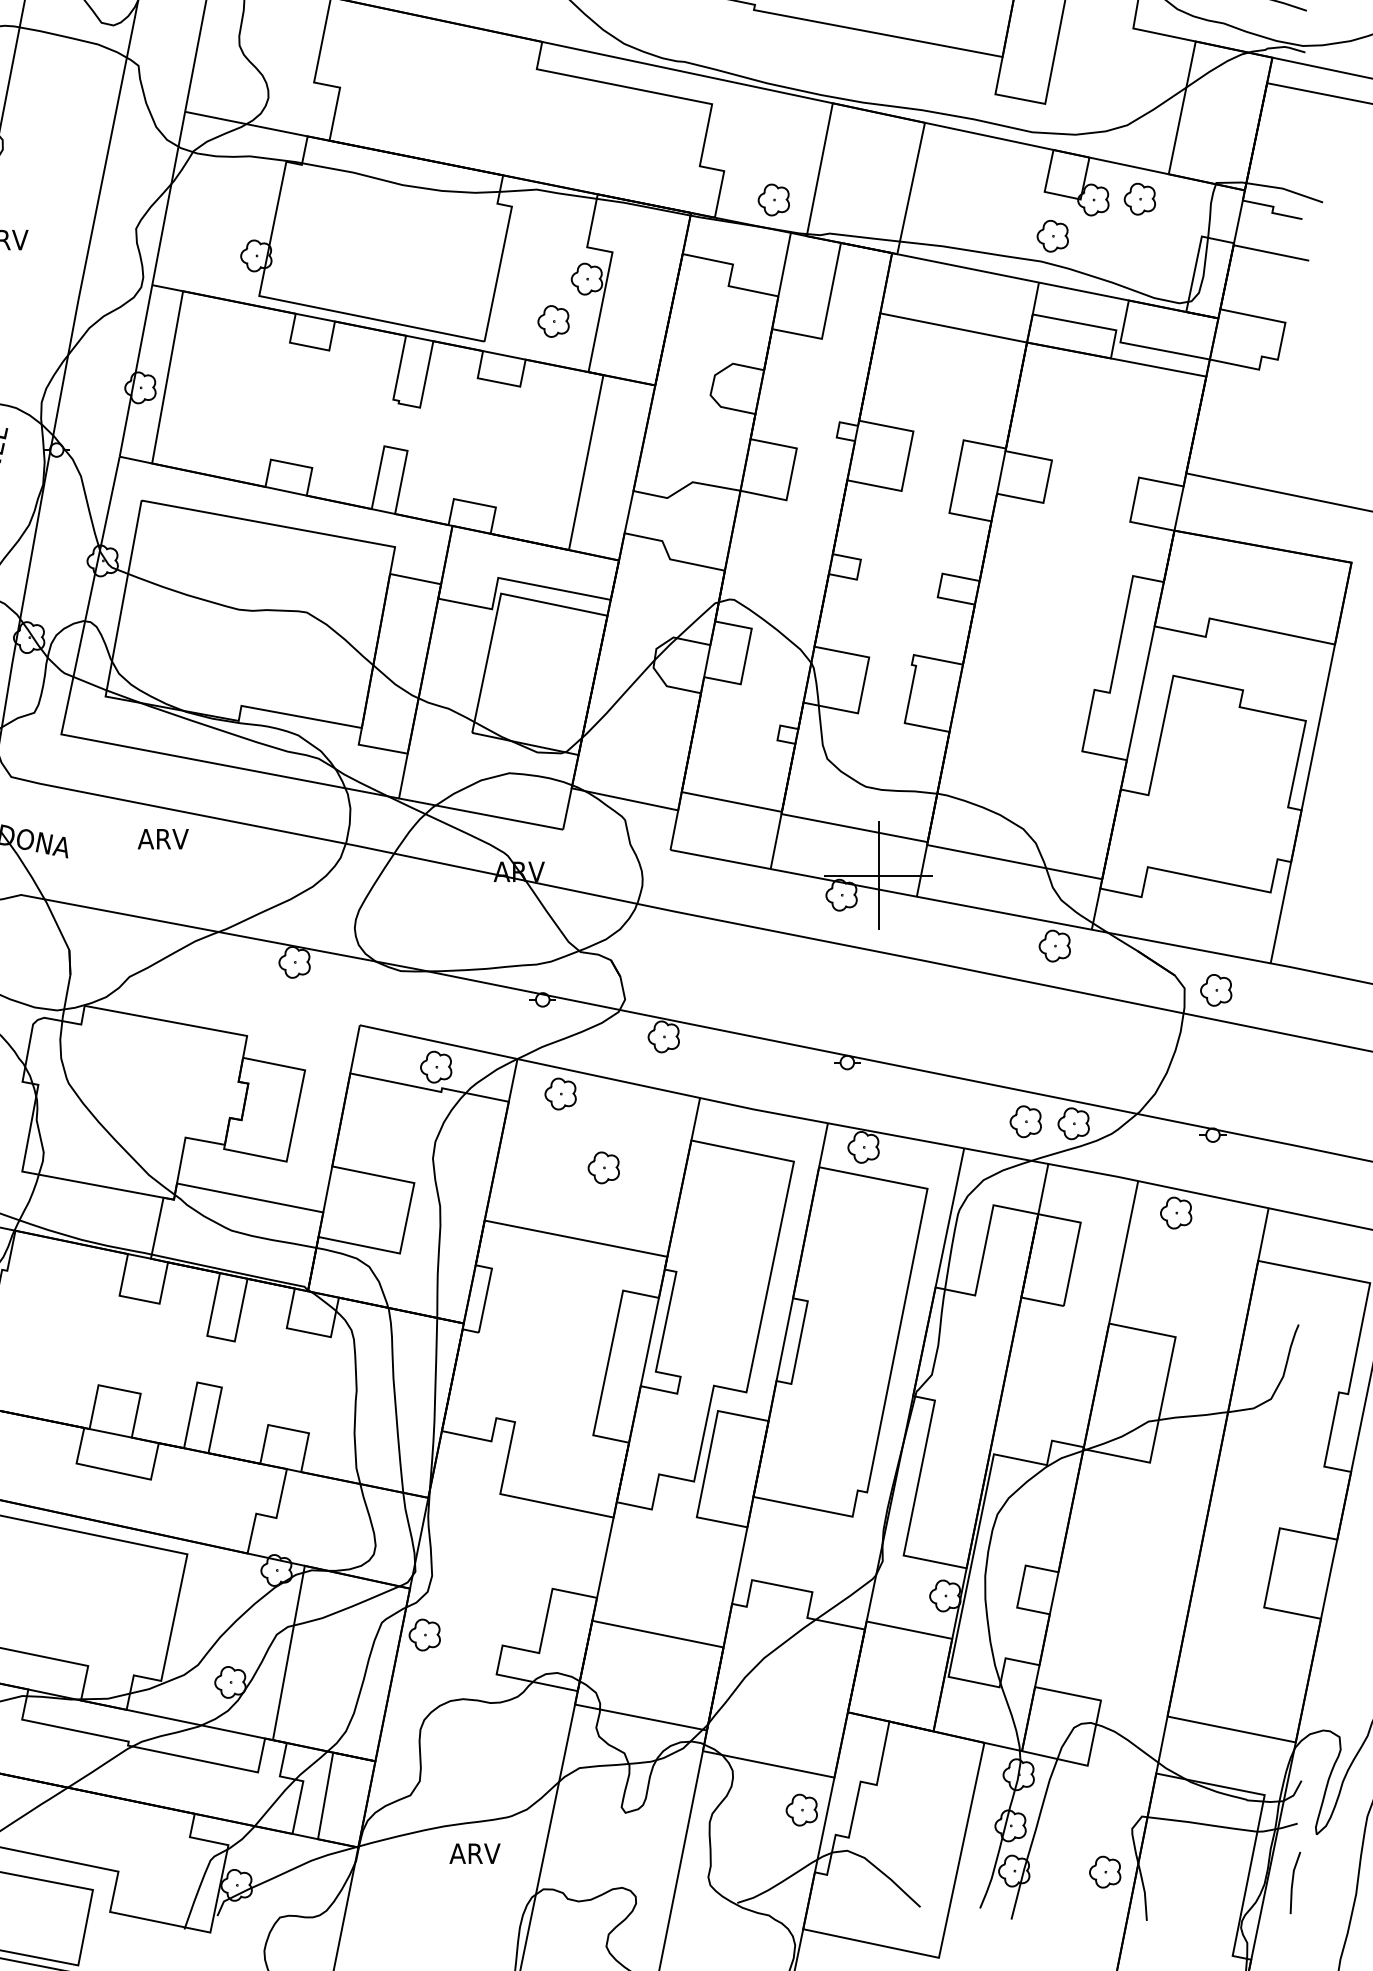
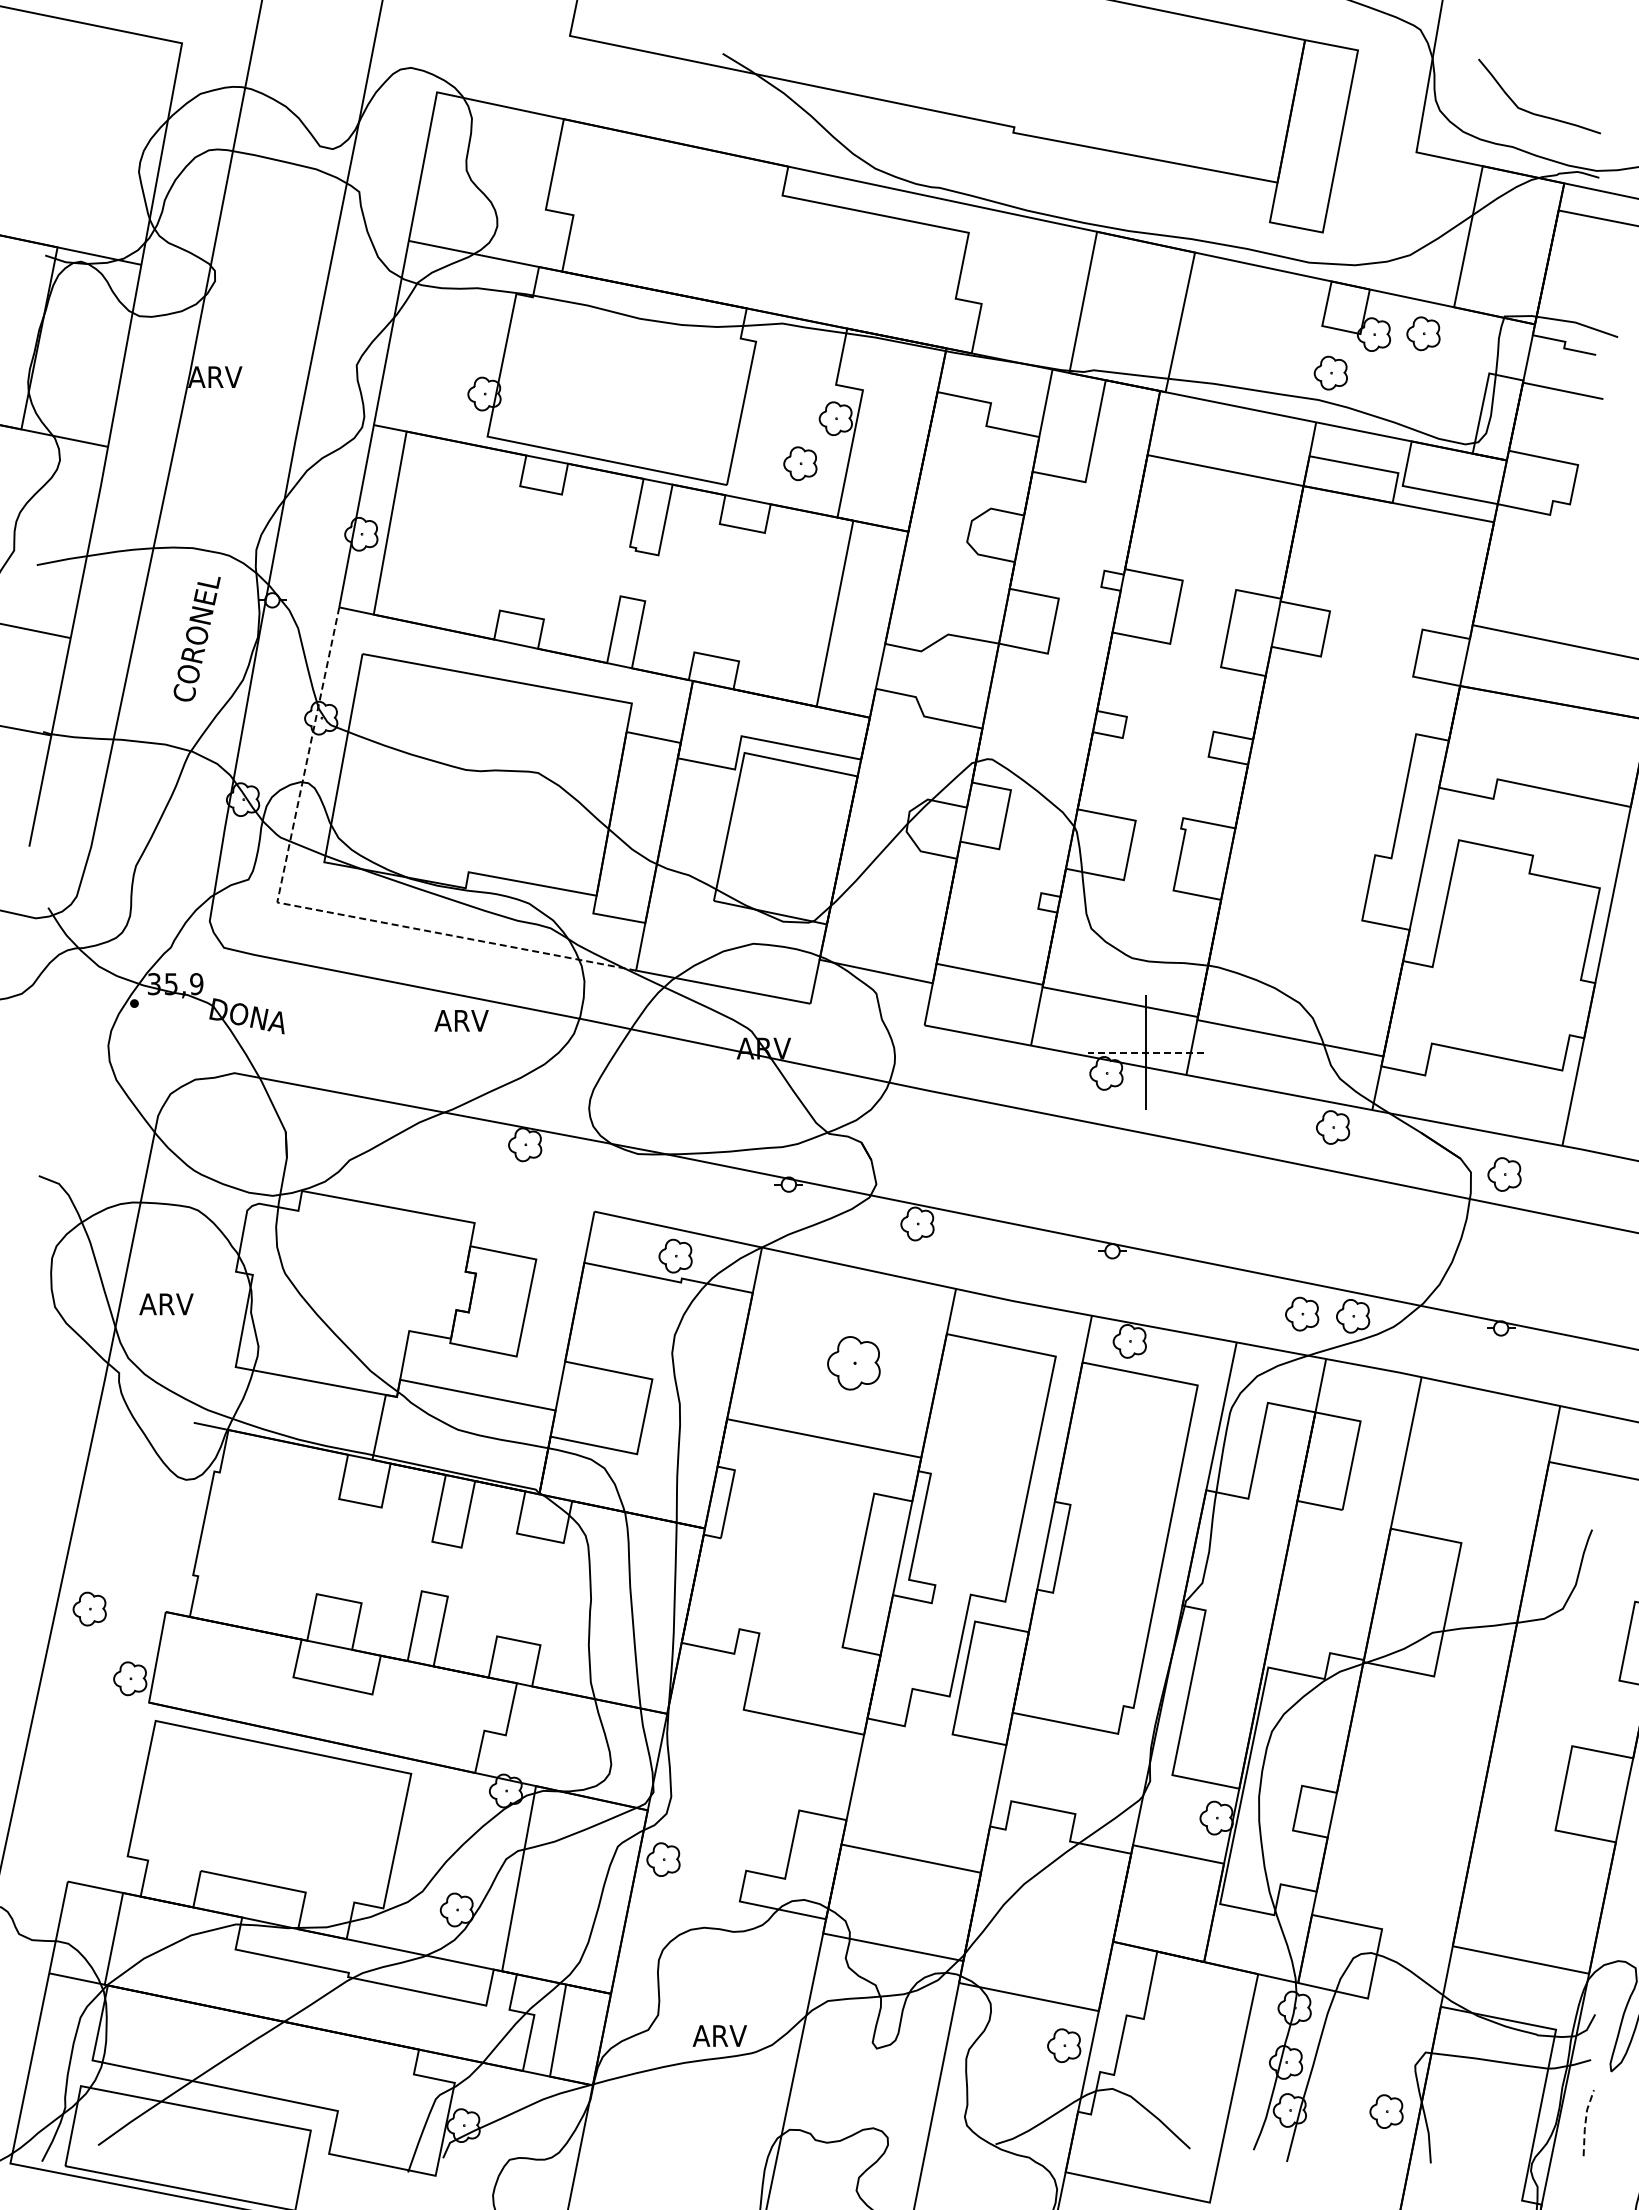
part: (773, 199) -> (1034, 334), removed
line: (90, 740) -> (308, 908), solid -> dashed
text: (163, 838) -> (461, 1020), moved
line: (878, 875) -> (1145, 1052), solid -> dashed
part: (560, 1093) -> (807, 1284), removed
part: (603, 1167) -> (853, 1362), size x1.6
part: (1176, 1213) -> (1462, 1411), removed
text: (474, 1853) -> (719, 2035), moved
line: (1292, 1882) -> (1585, 2122), solid -> dashed

